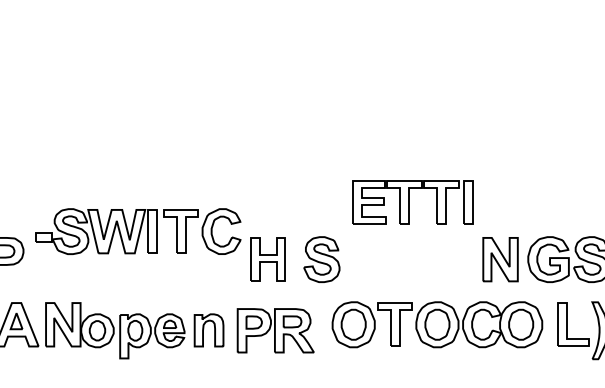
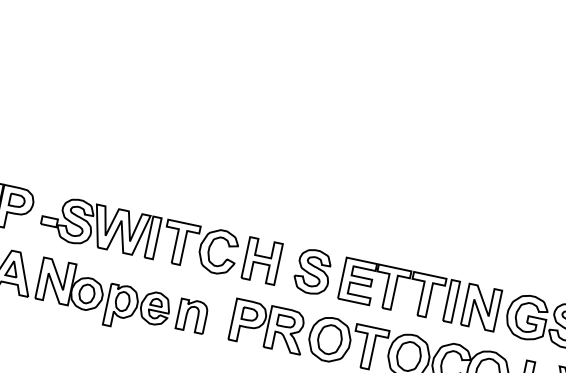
part: (412, 202) -> (398, 289), moved
part: (138, 231) -> (139, 234), moved
part: (275, 330) -> (268, 326), moved

